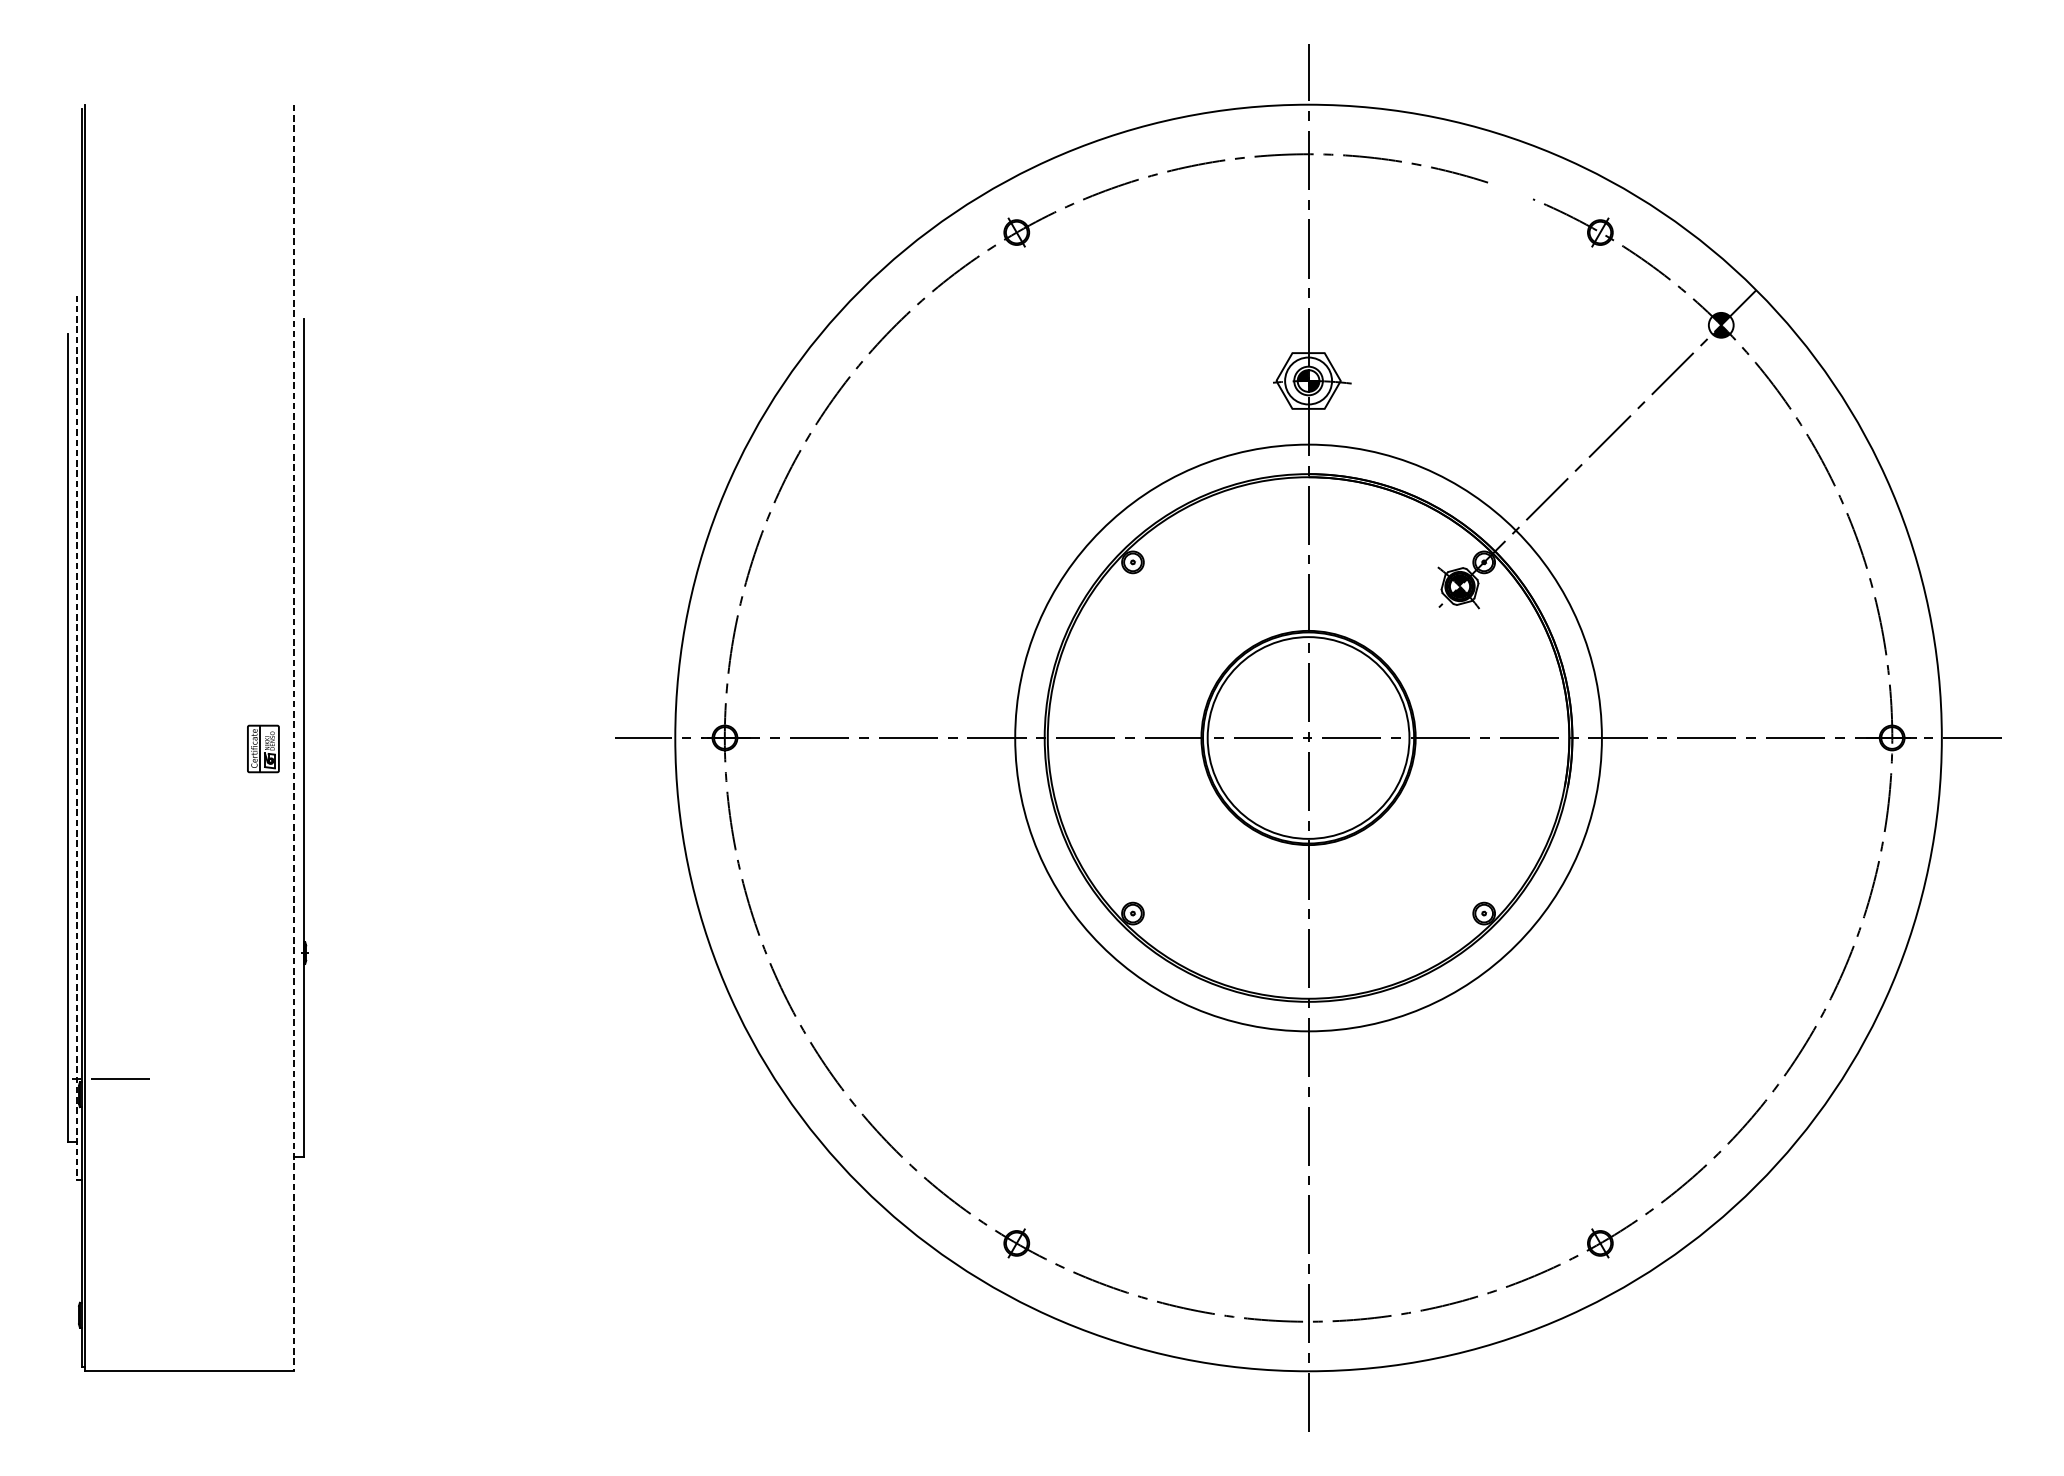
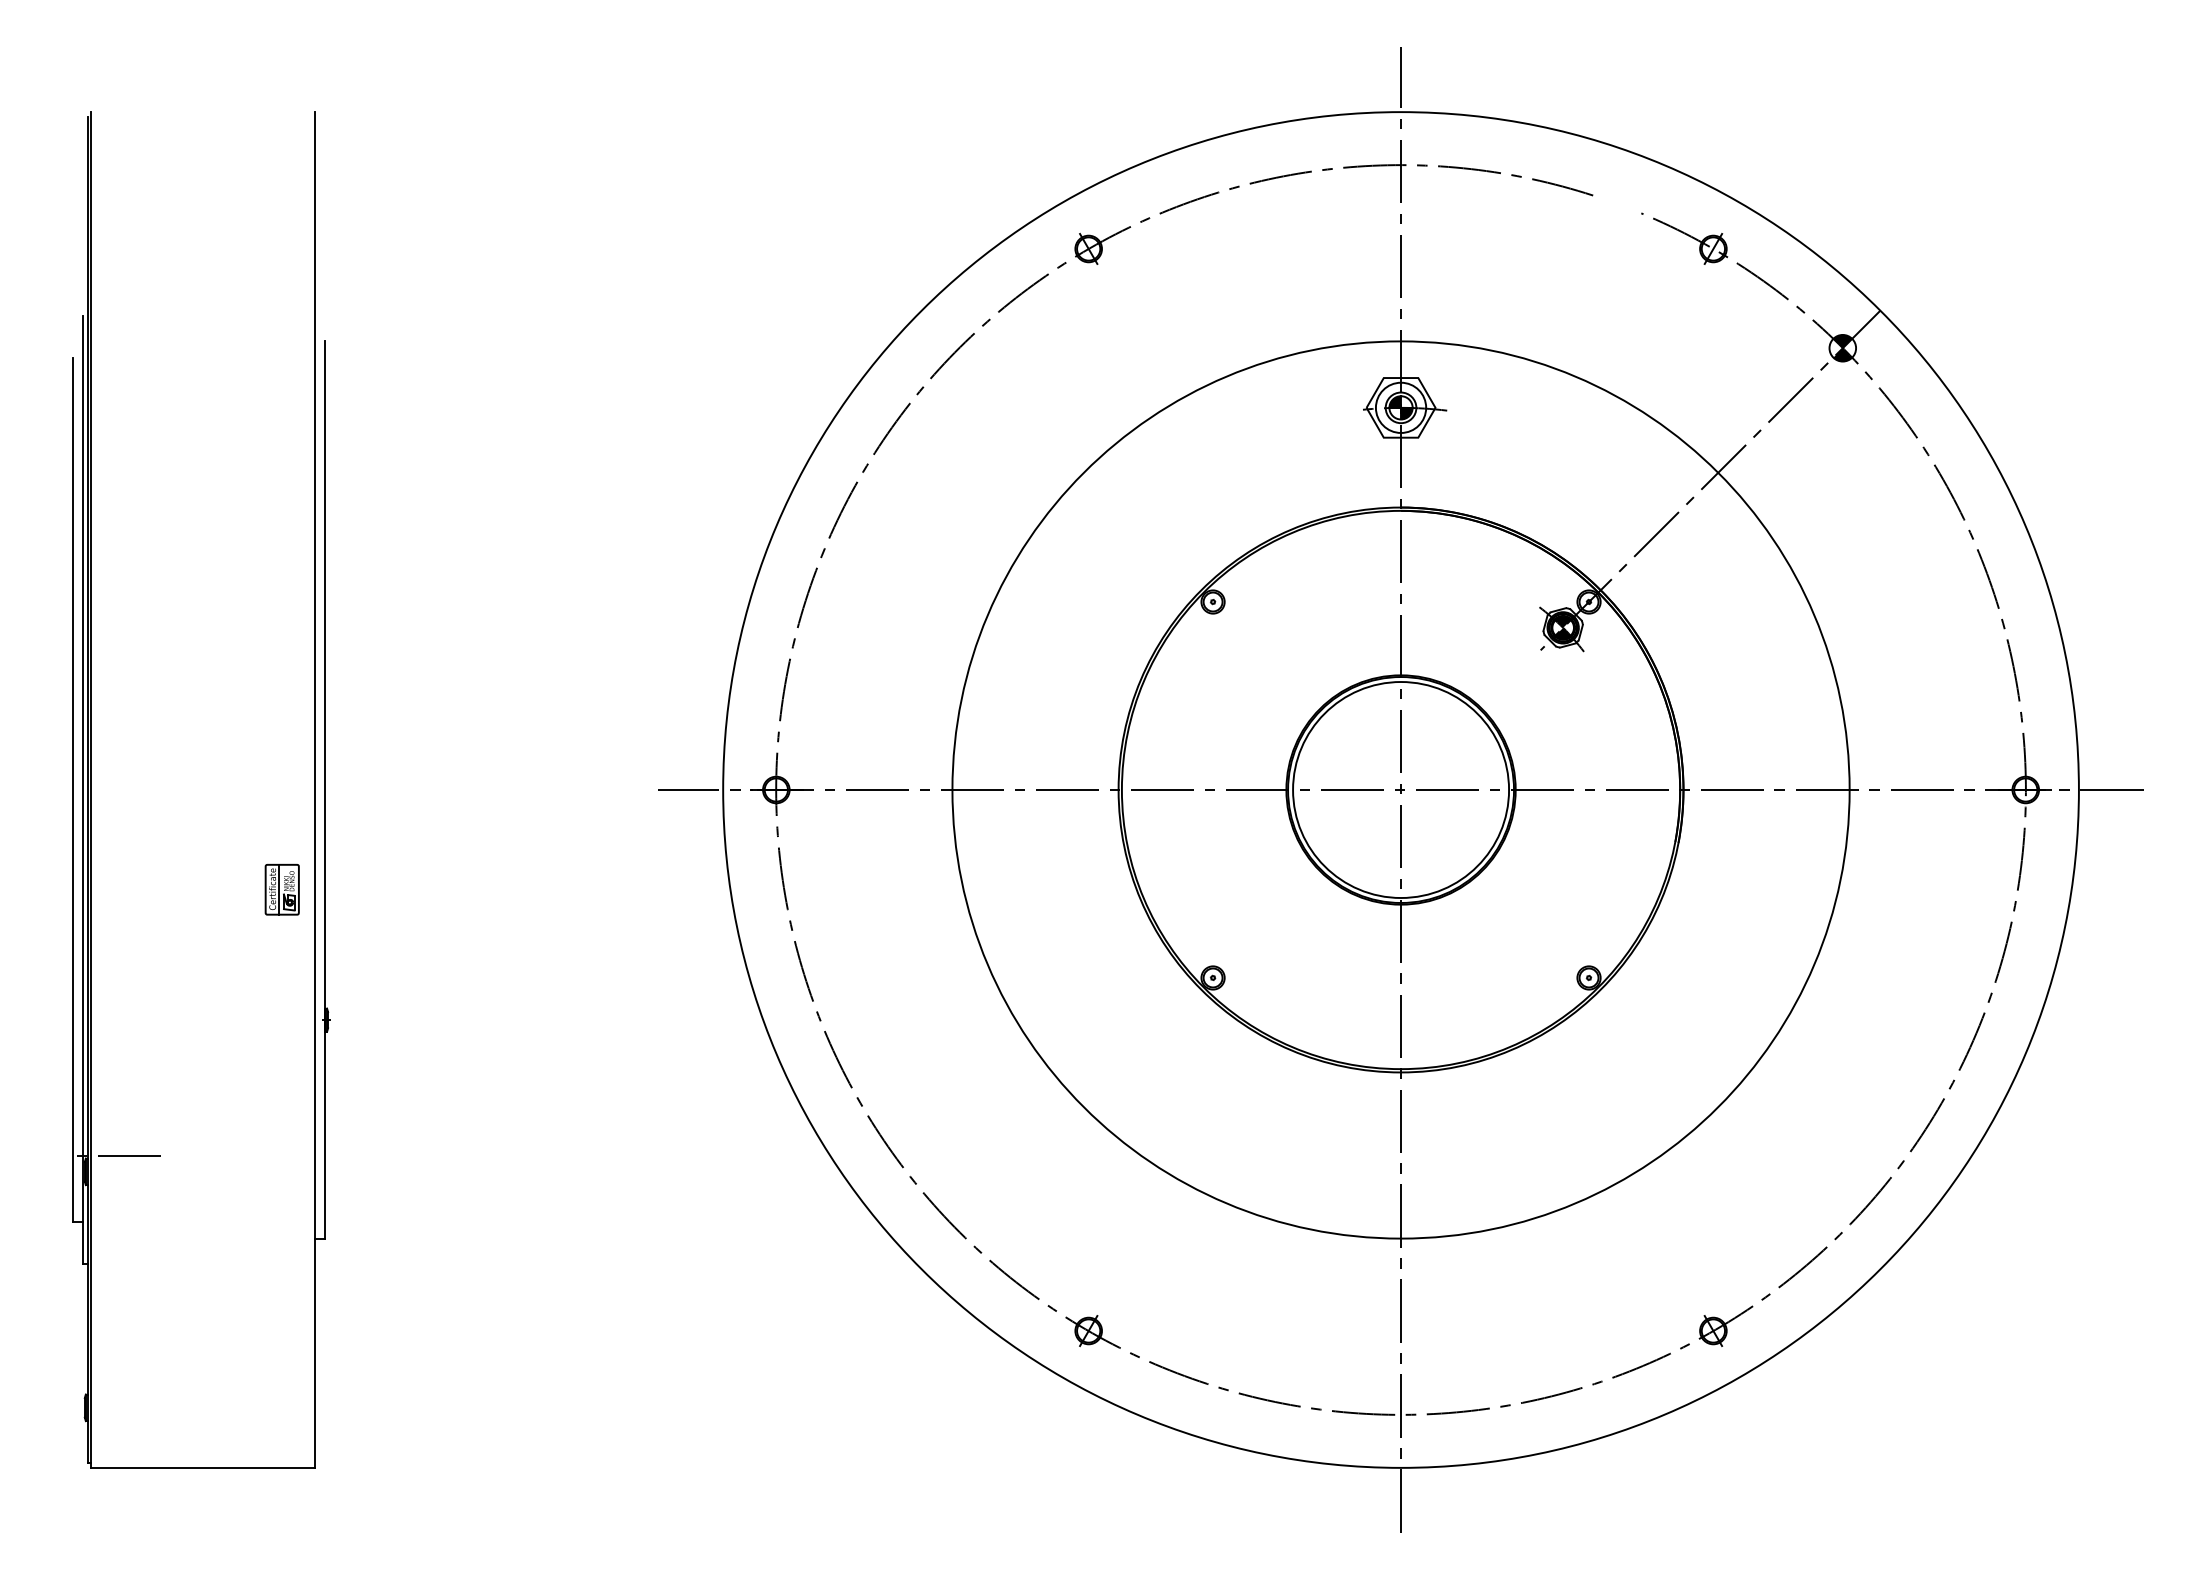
circle: (1308, 737) -> (1400, 789), size x1.43
line: (76, 738) -> (82, 790), dashed -> solid
line: (294, 738) -> (315, 790), dashed -> solid
part: (262, 748) -> (281, 889), moved

